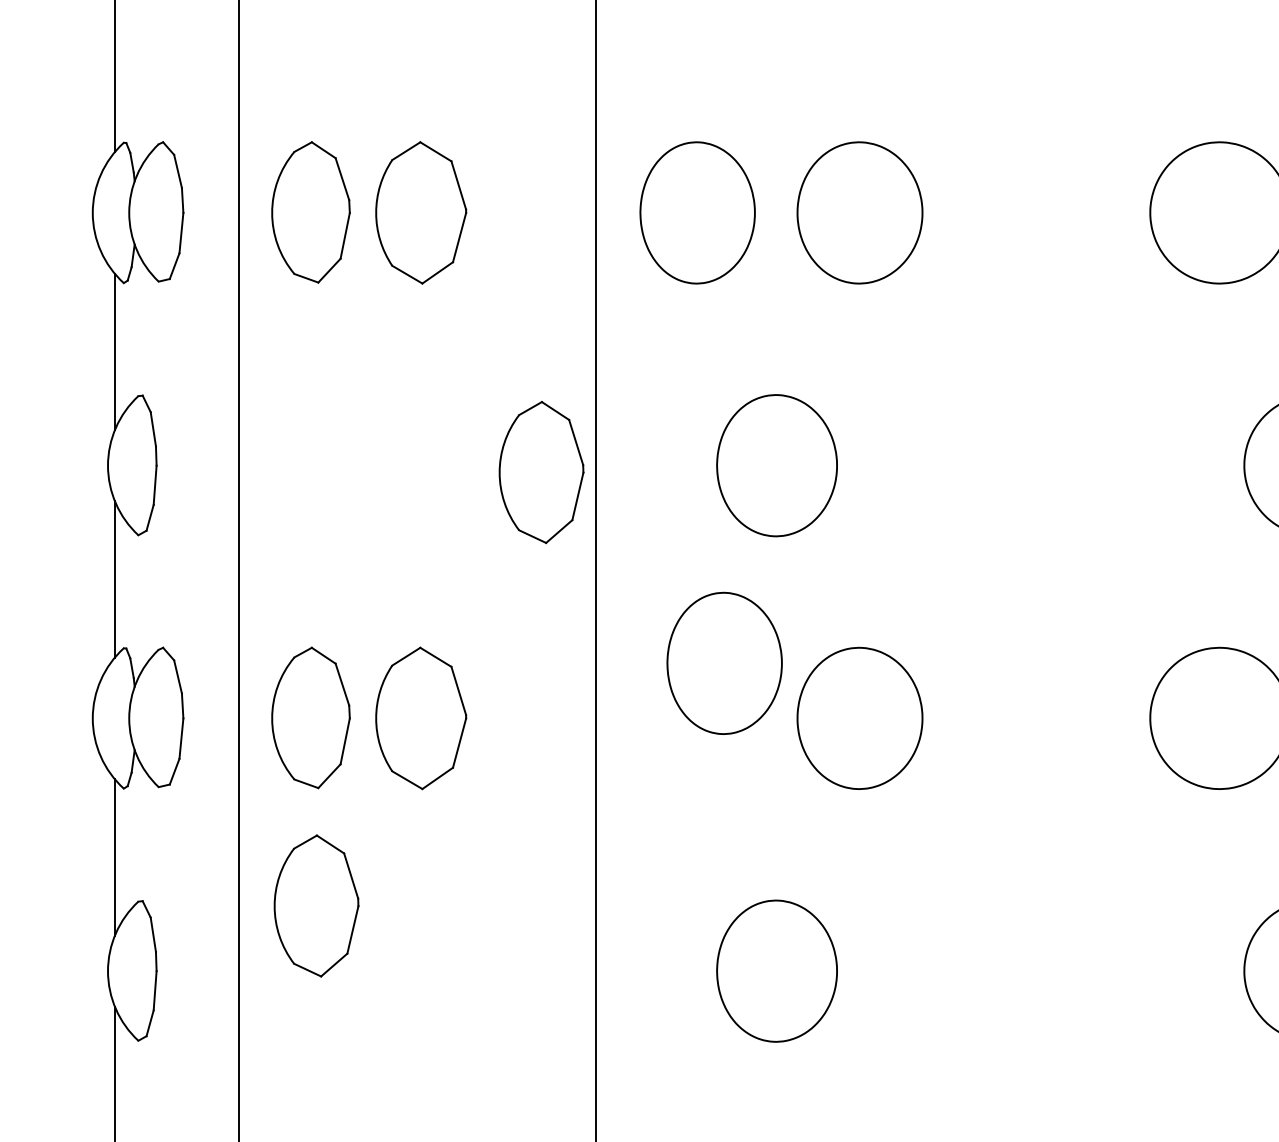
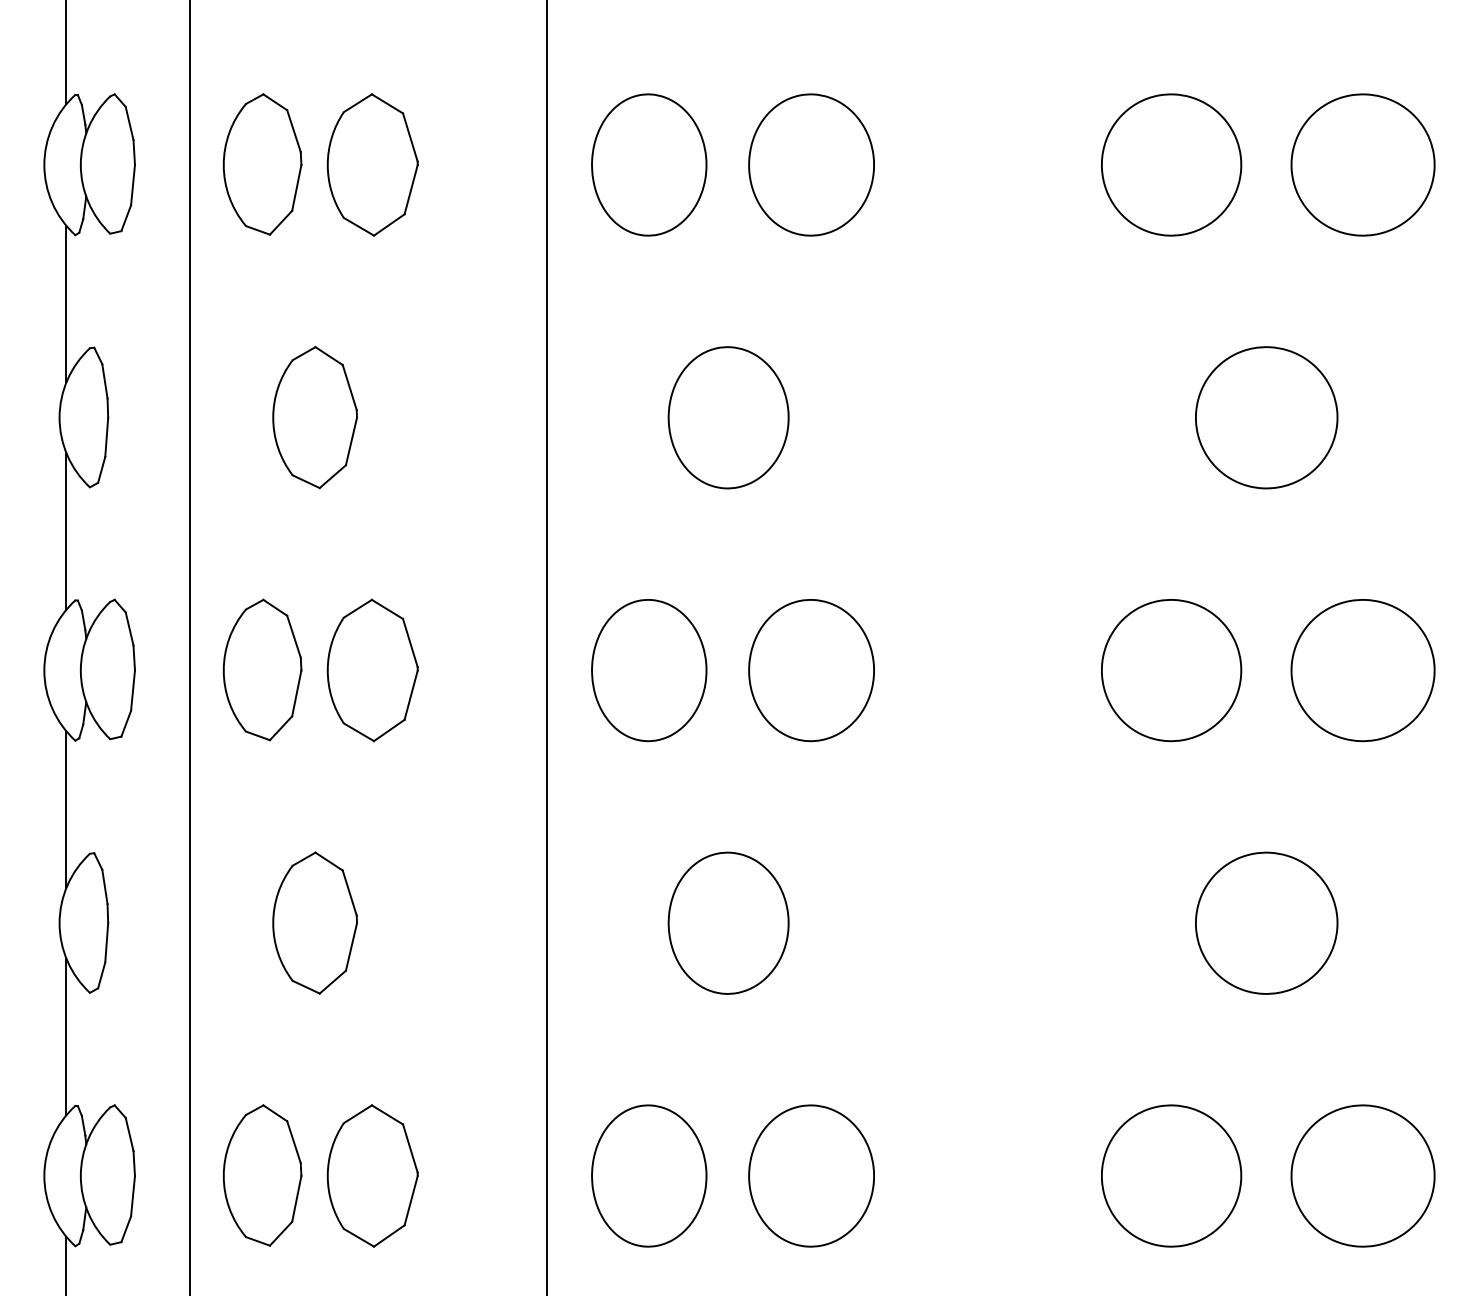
part: (540, 472) -> (314, 417), moved
part: (724, 663) -> (649, 670), moved
part: (315, 905) -> (314, 922), moved

